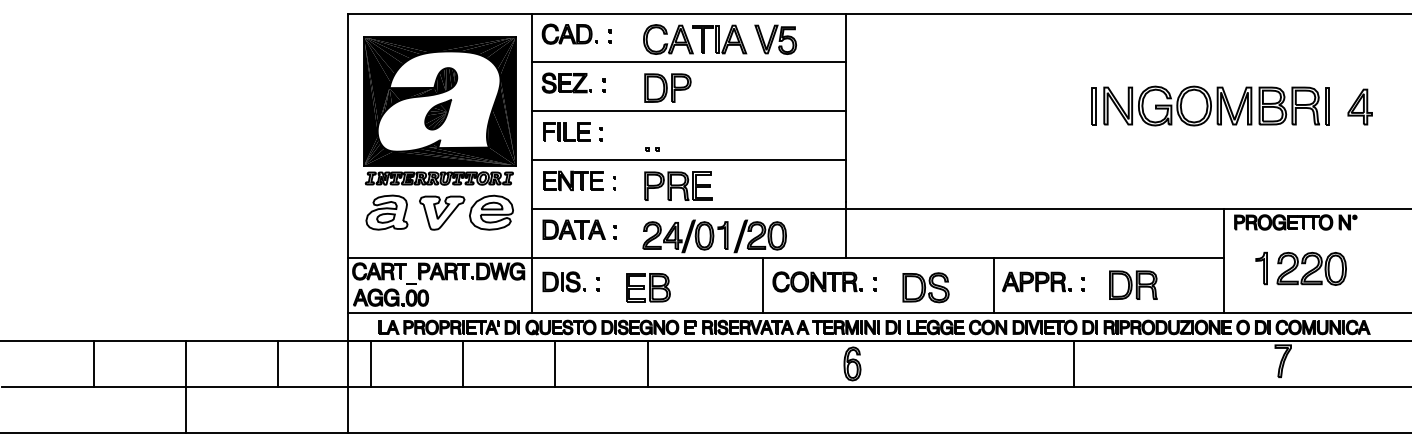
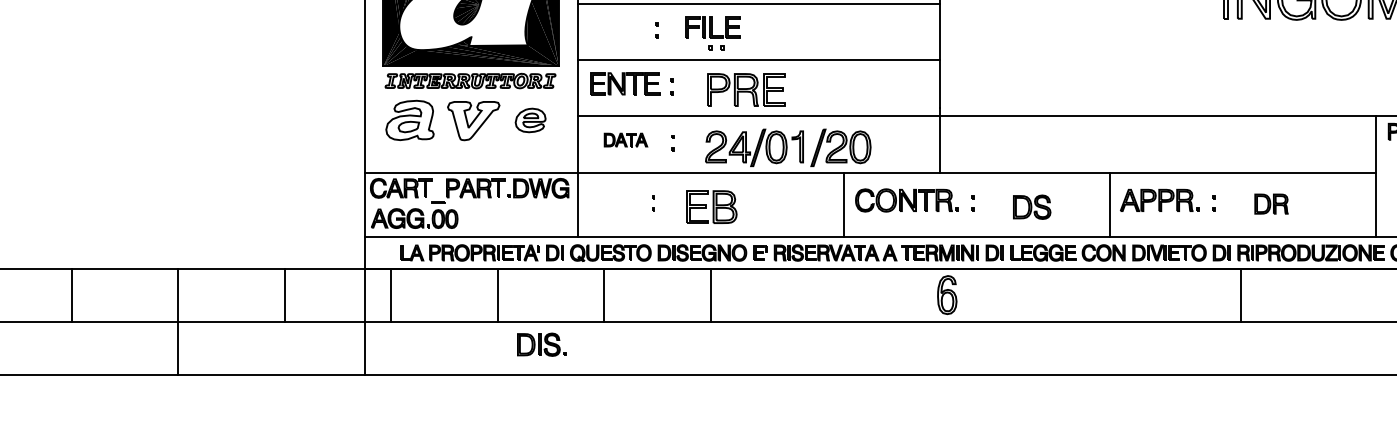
part: (566, 131) -> (712, 26), moved
part: (491, 212) -> (530, 120), size x0.6
part: (573, 229) -> (625, 139), size x0.6
part: (563, 281) -> (541, 344), moved
part: (1133, 284) -> (1271, 203), size x0.6
part: (925, 287) -> (1031, 206), size x0.7
line: (1074, 364) -> (1241, 295), moved

